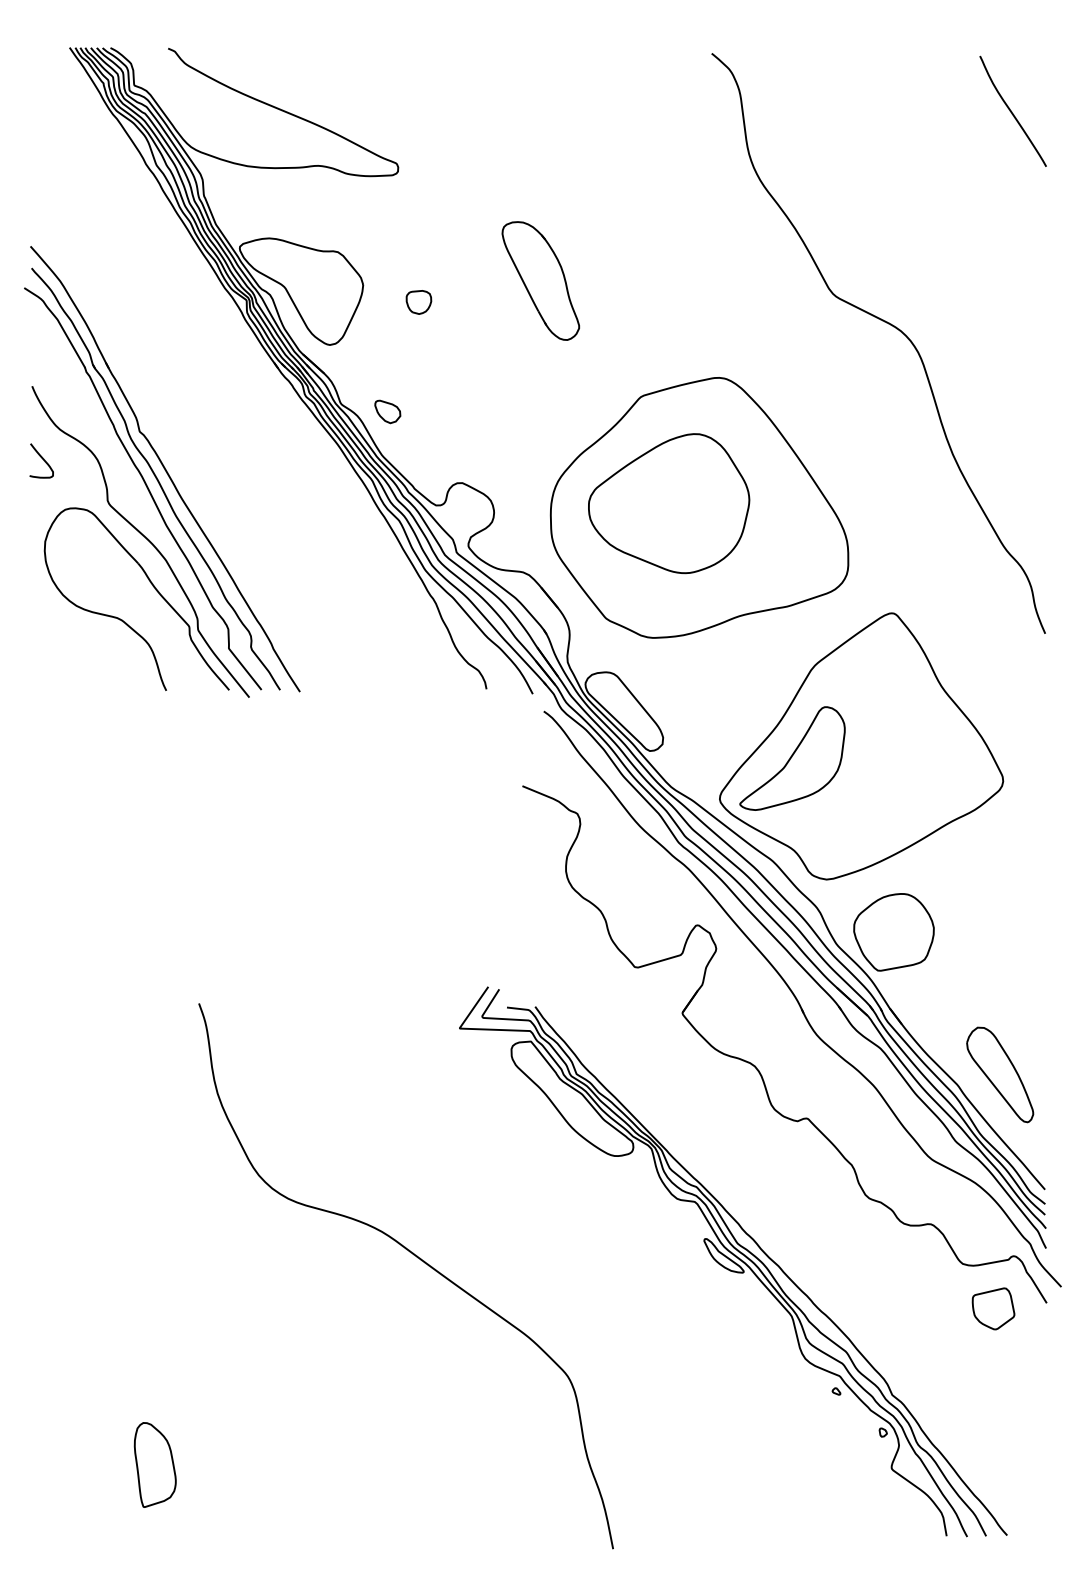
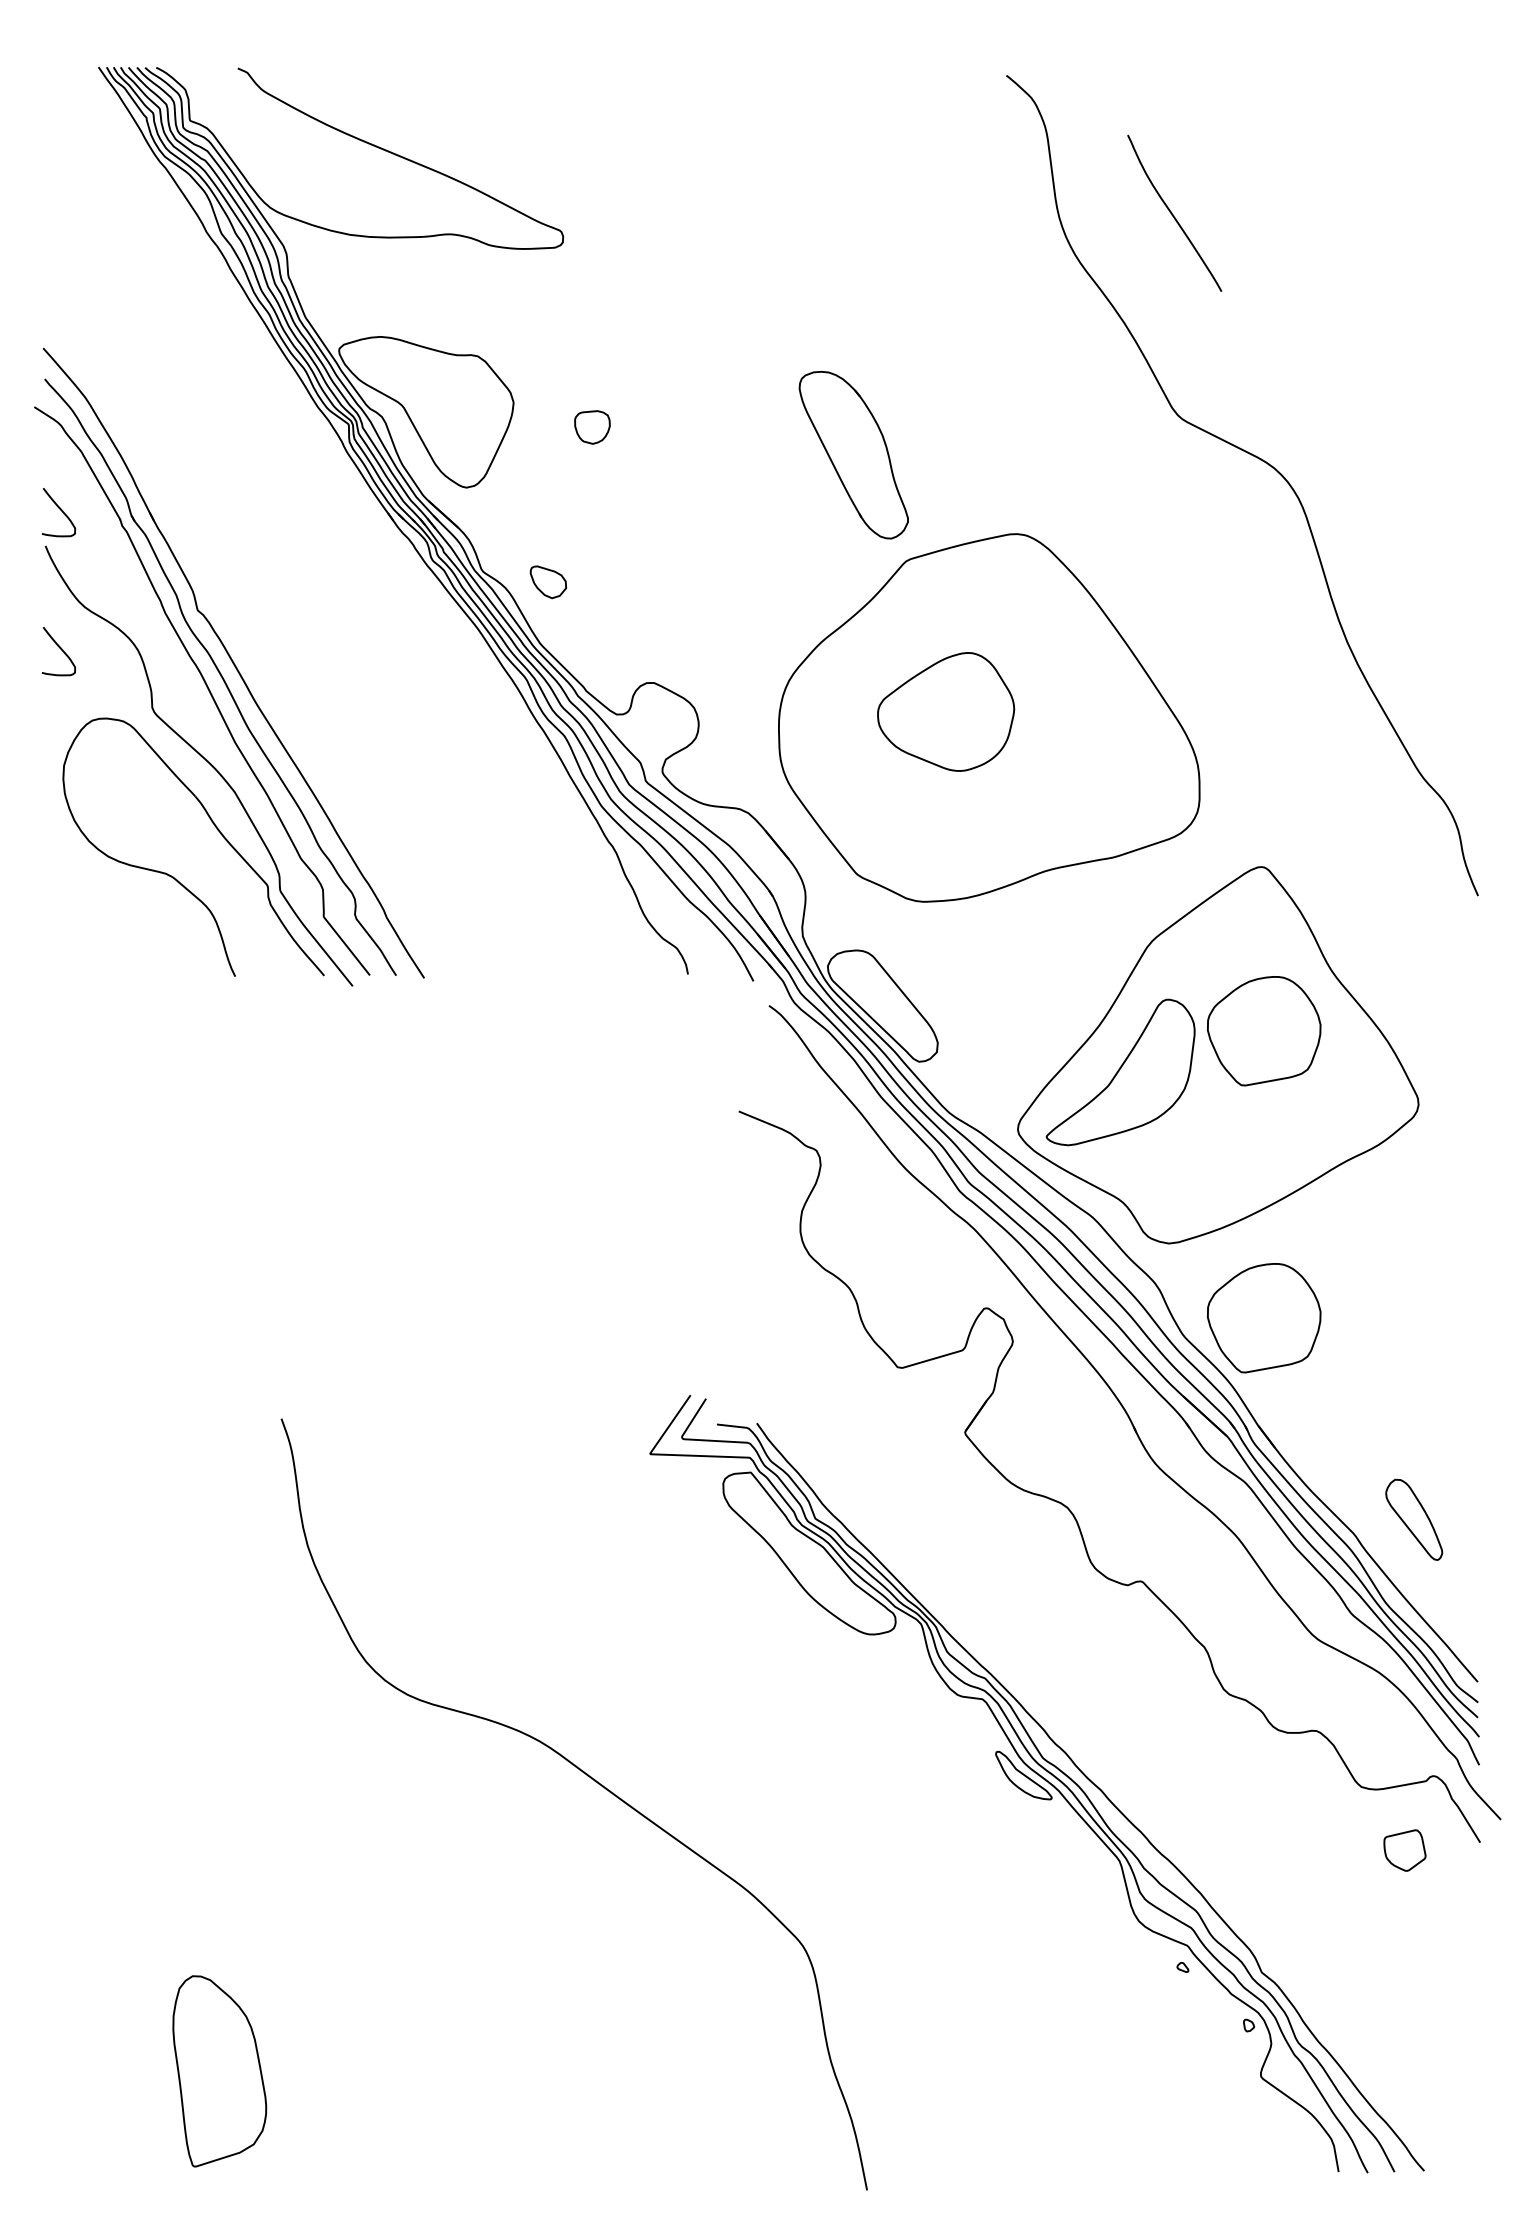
curve: (1011, 110) -> (1172, 212), moved
part: (540, 280) -> (853, 454), moved
curve: (42, 361) -> (60, 510), added
part: (668, 503) -> (945, 711), size x0.6
part: (894, 729) -> (1264, 1031), added
part: (999, 1074) -> (1413, 1519), size x0.6
part: (993, 1308) -> (1404, 1850), size x0.7
part: (155, 1465) -> (219, 2071), size x1.6

